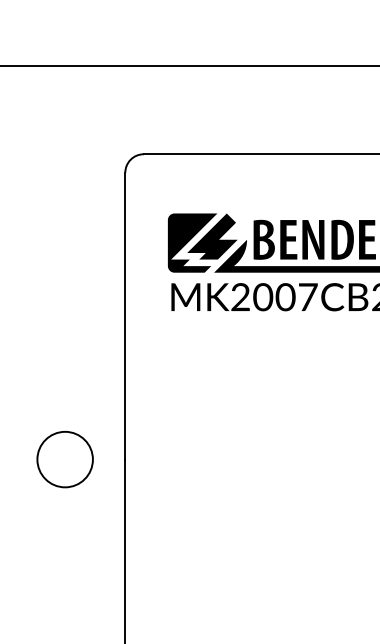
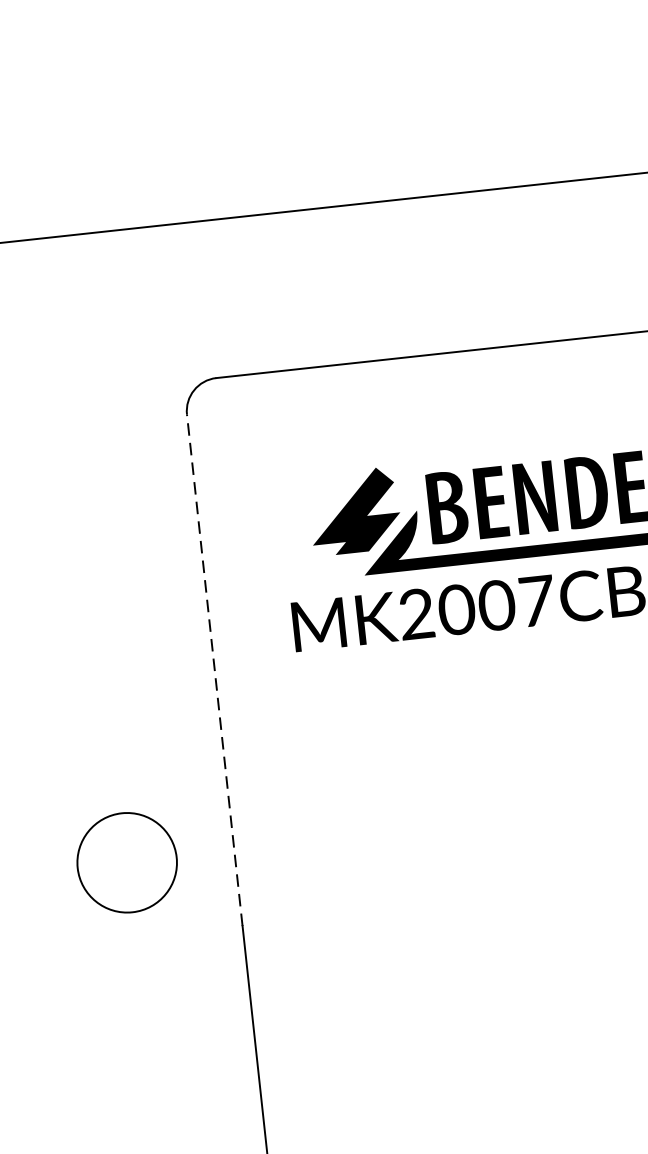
fill: (192, 242) -> (320, 525), removed
line: (125, 315) -> (214, 669), solid -> dashed
circle: (64, 459) -> (125, 862), moved

